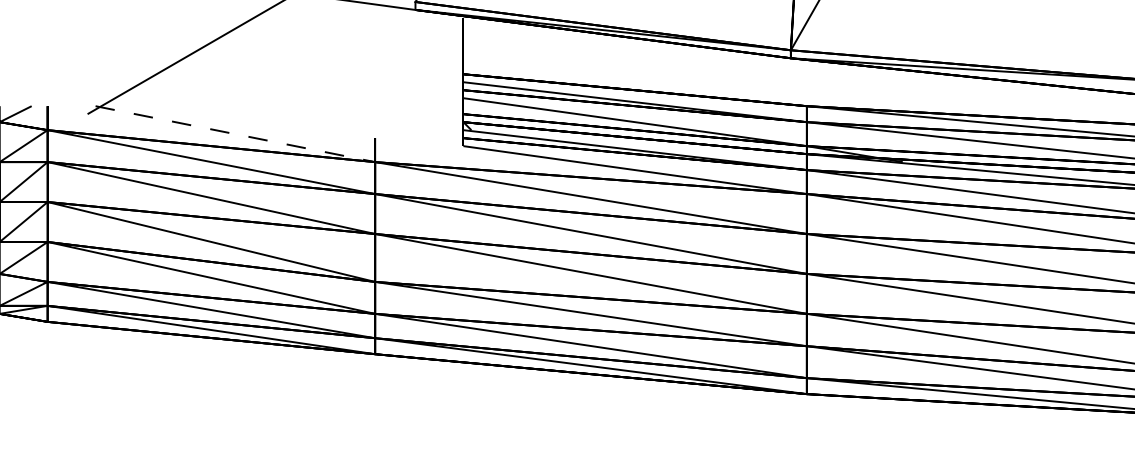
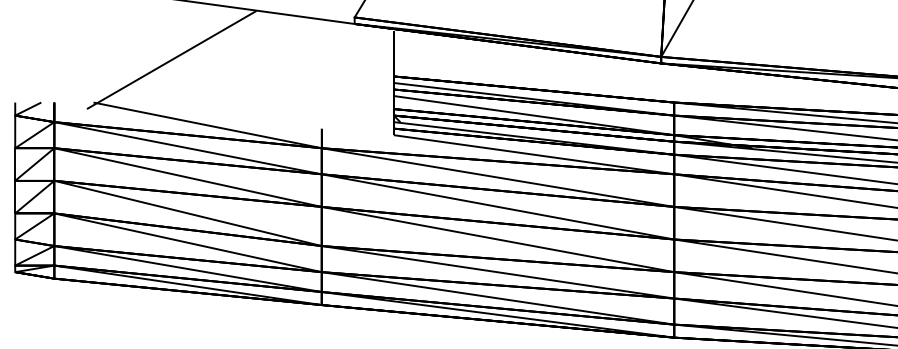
line: (235, 134) -> (207, 125), dashed -> solid

